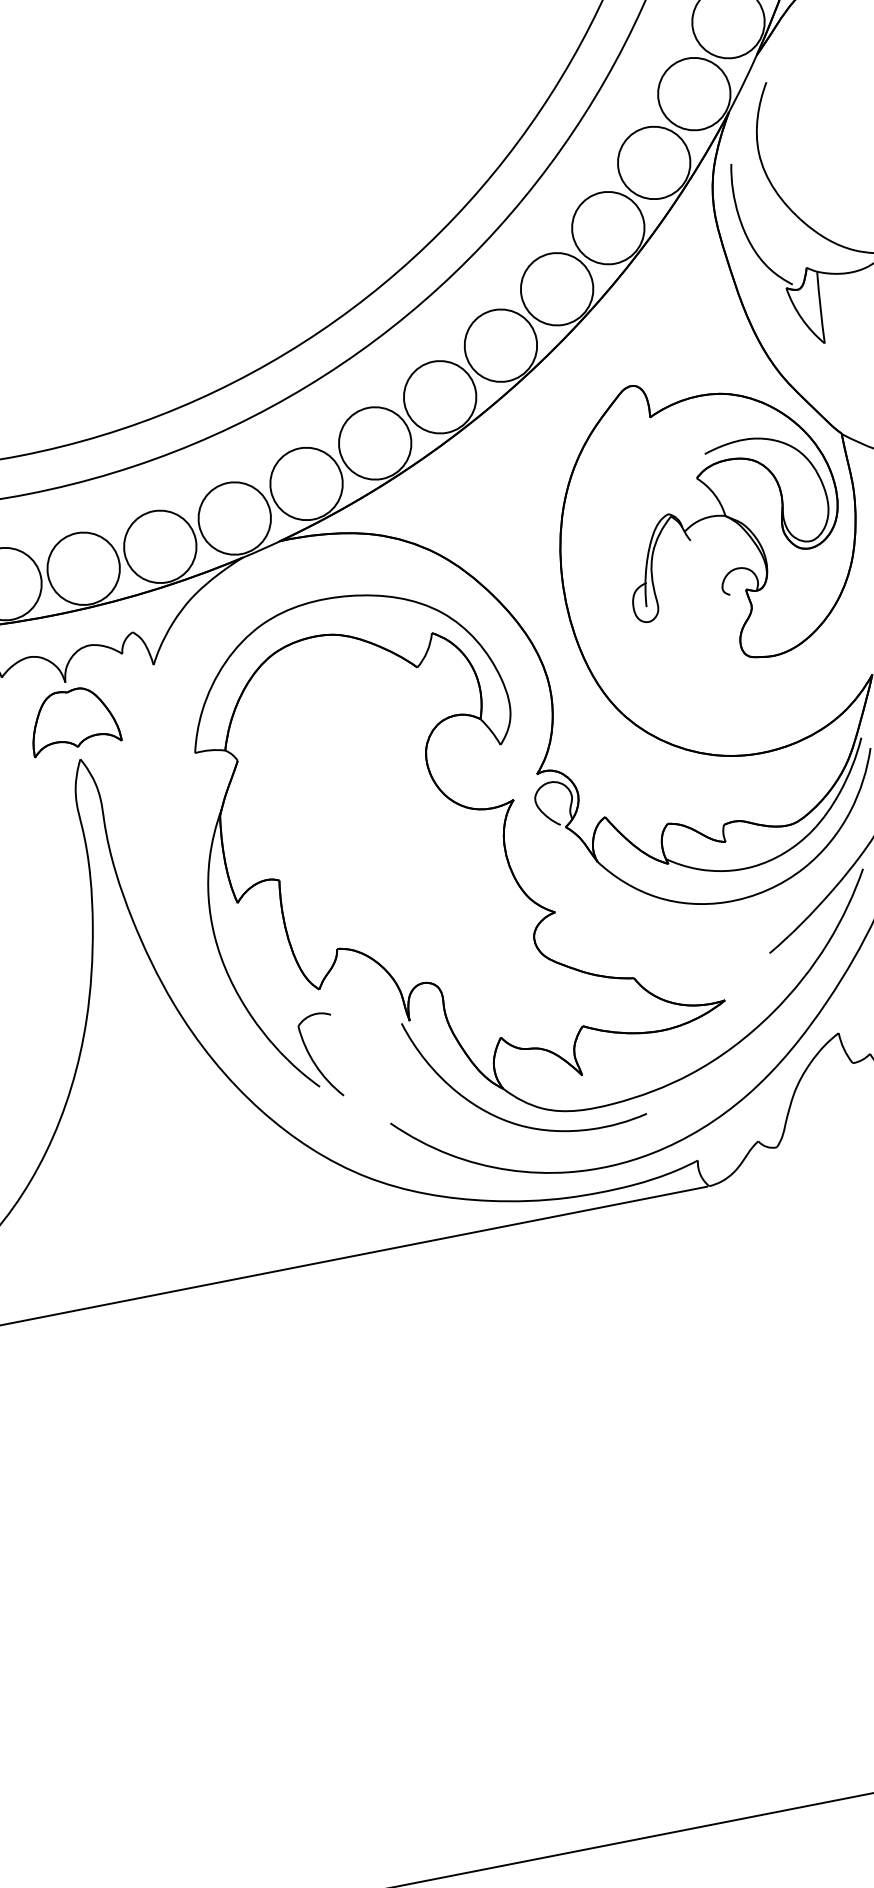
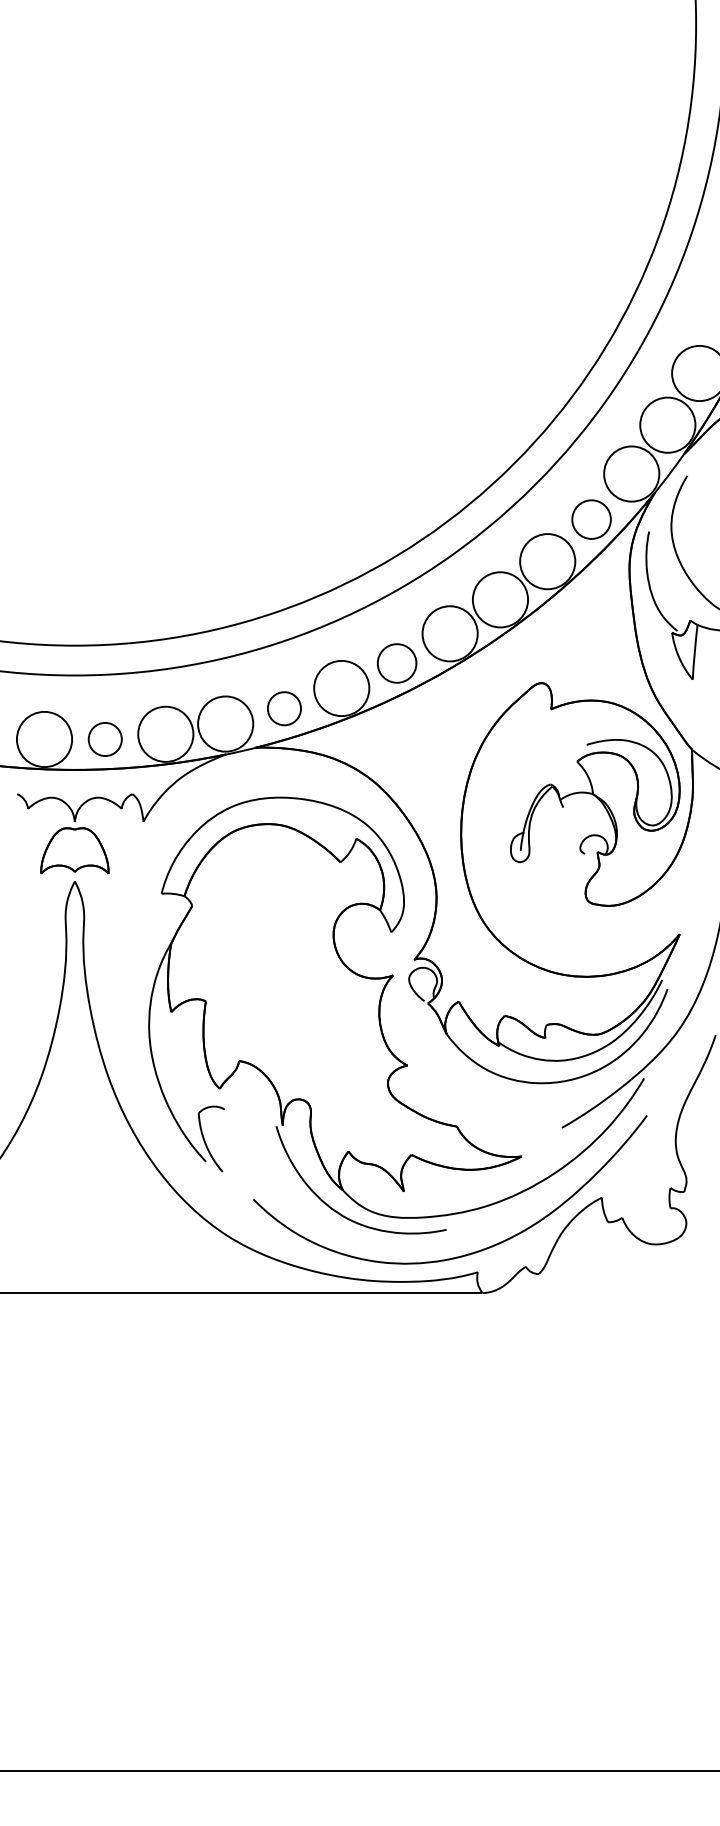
circle: (654, 162) -> (591, 519), size x0.7
circle: (439, 397) -> (396, 663), size x0.7
circle: (306, 483) -> (284, 708), size x0.6
circle: (82, 568) -> (104, 739), size x0.6

